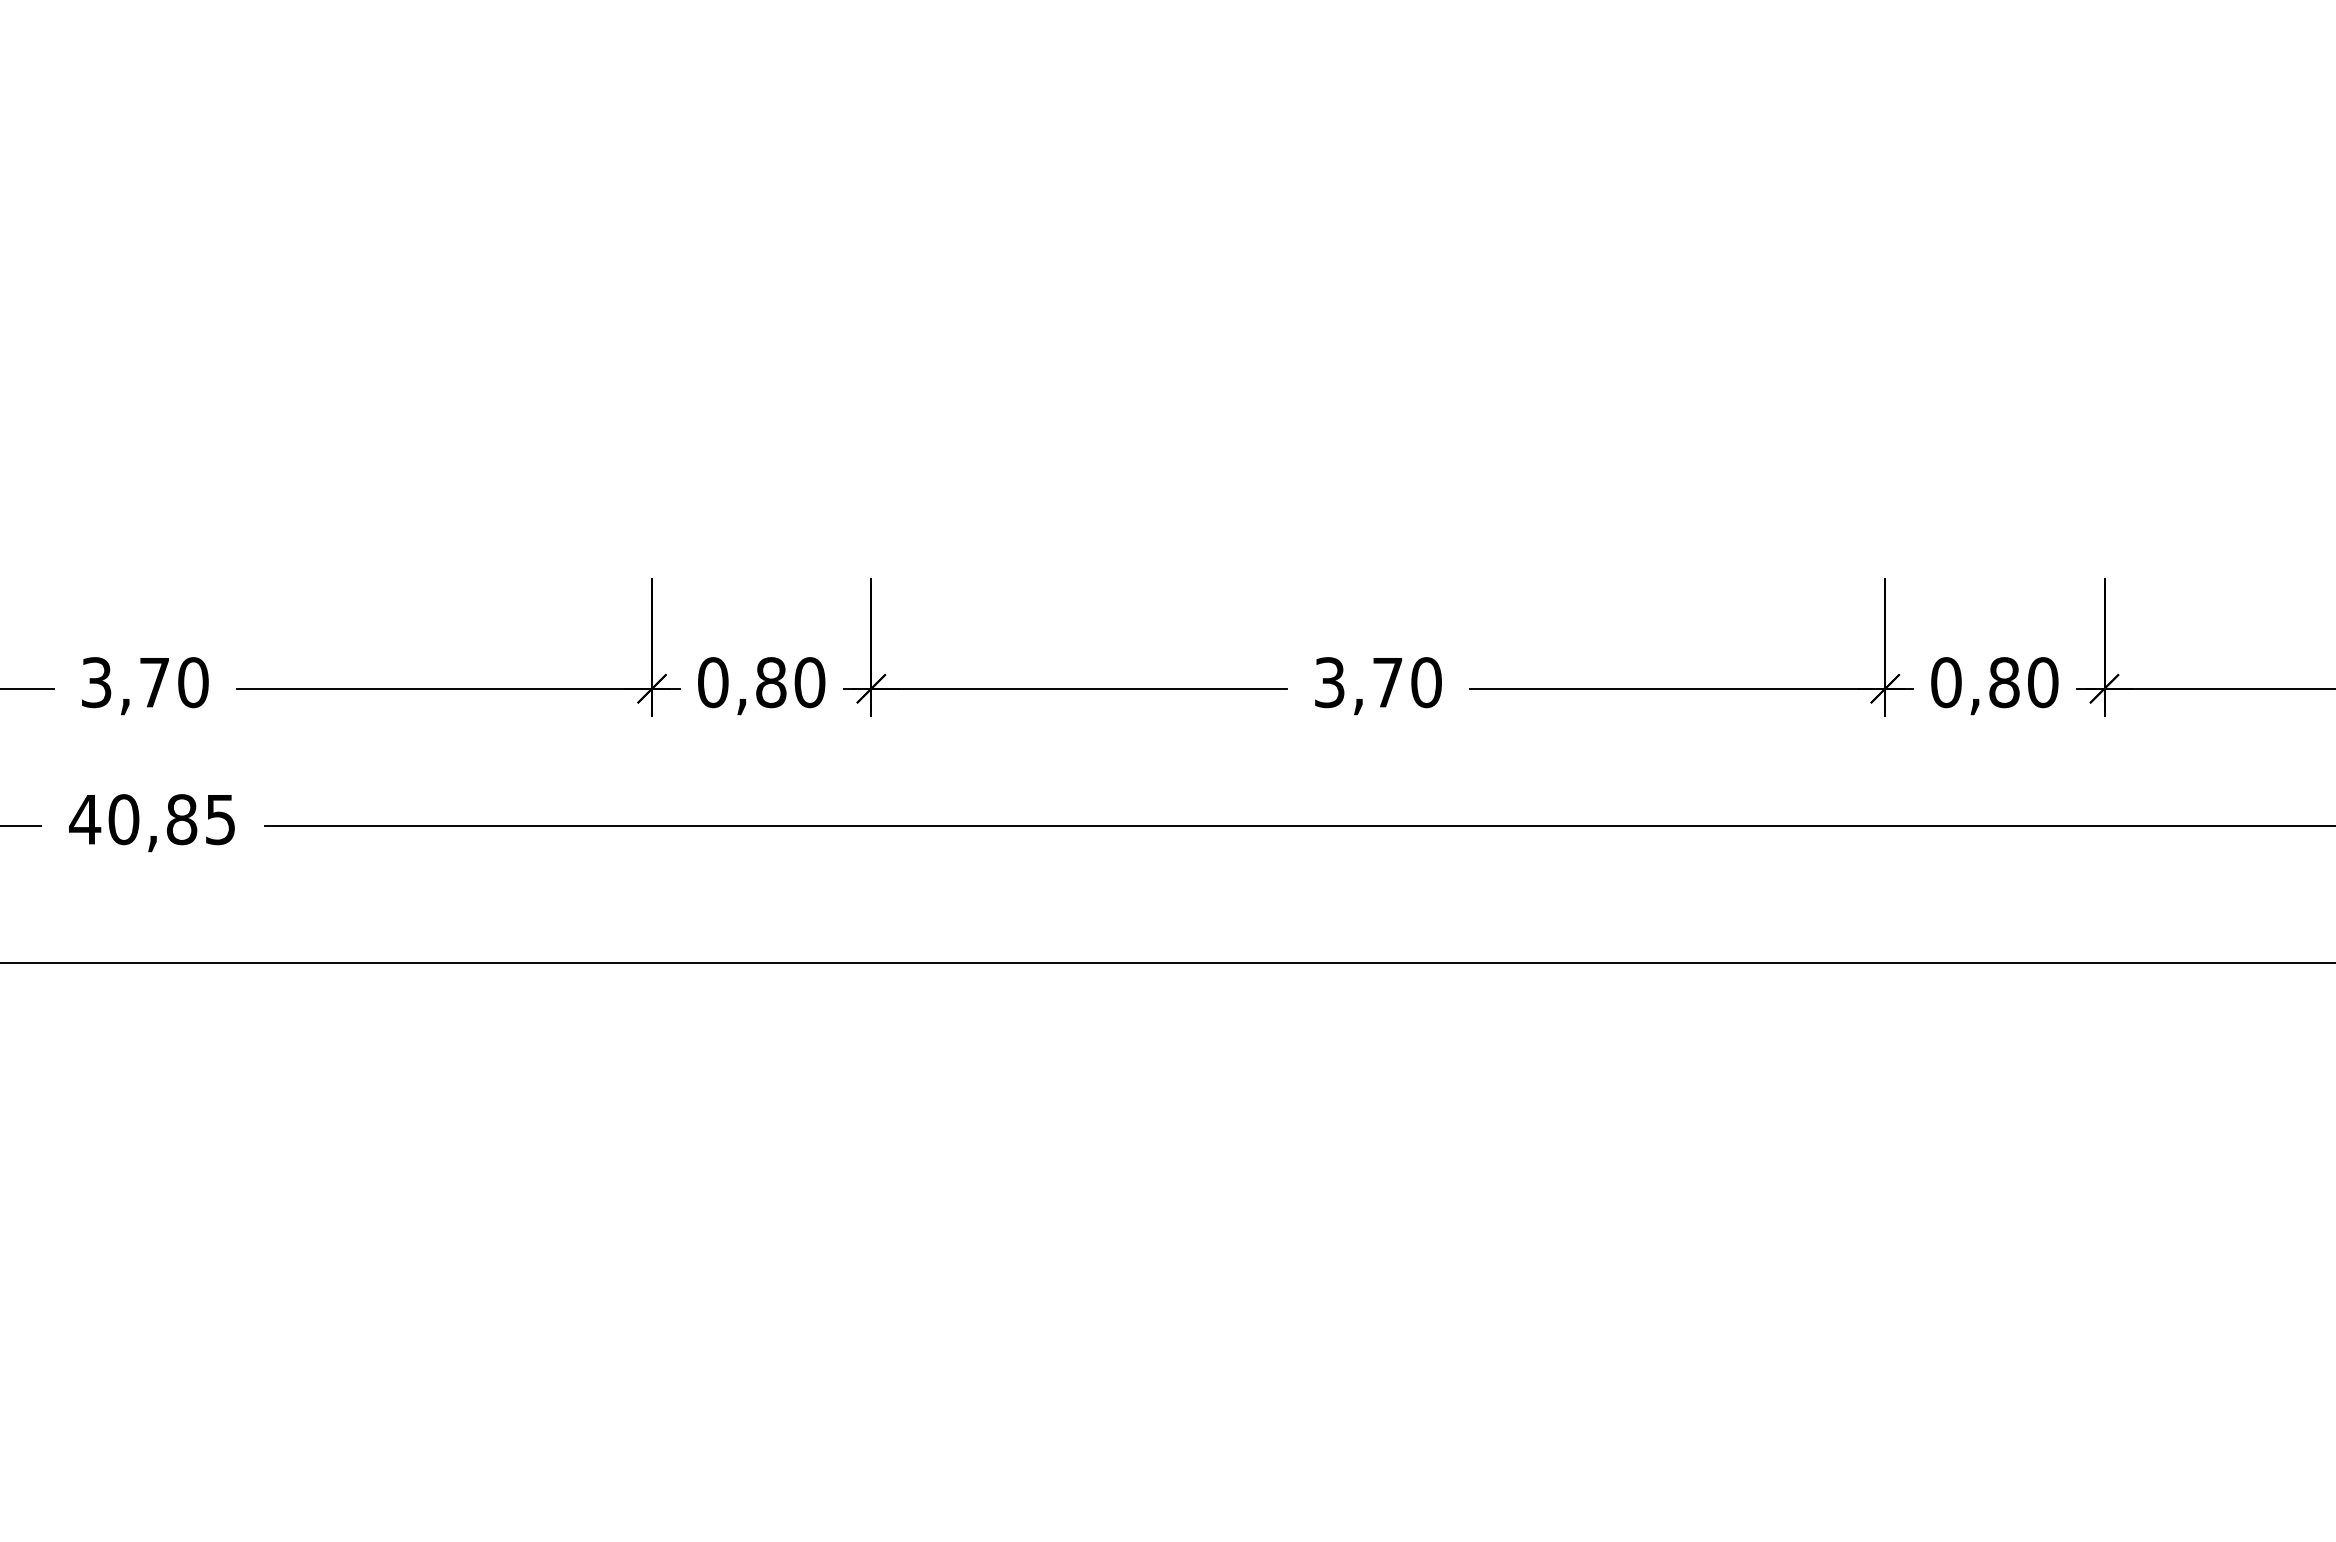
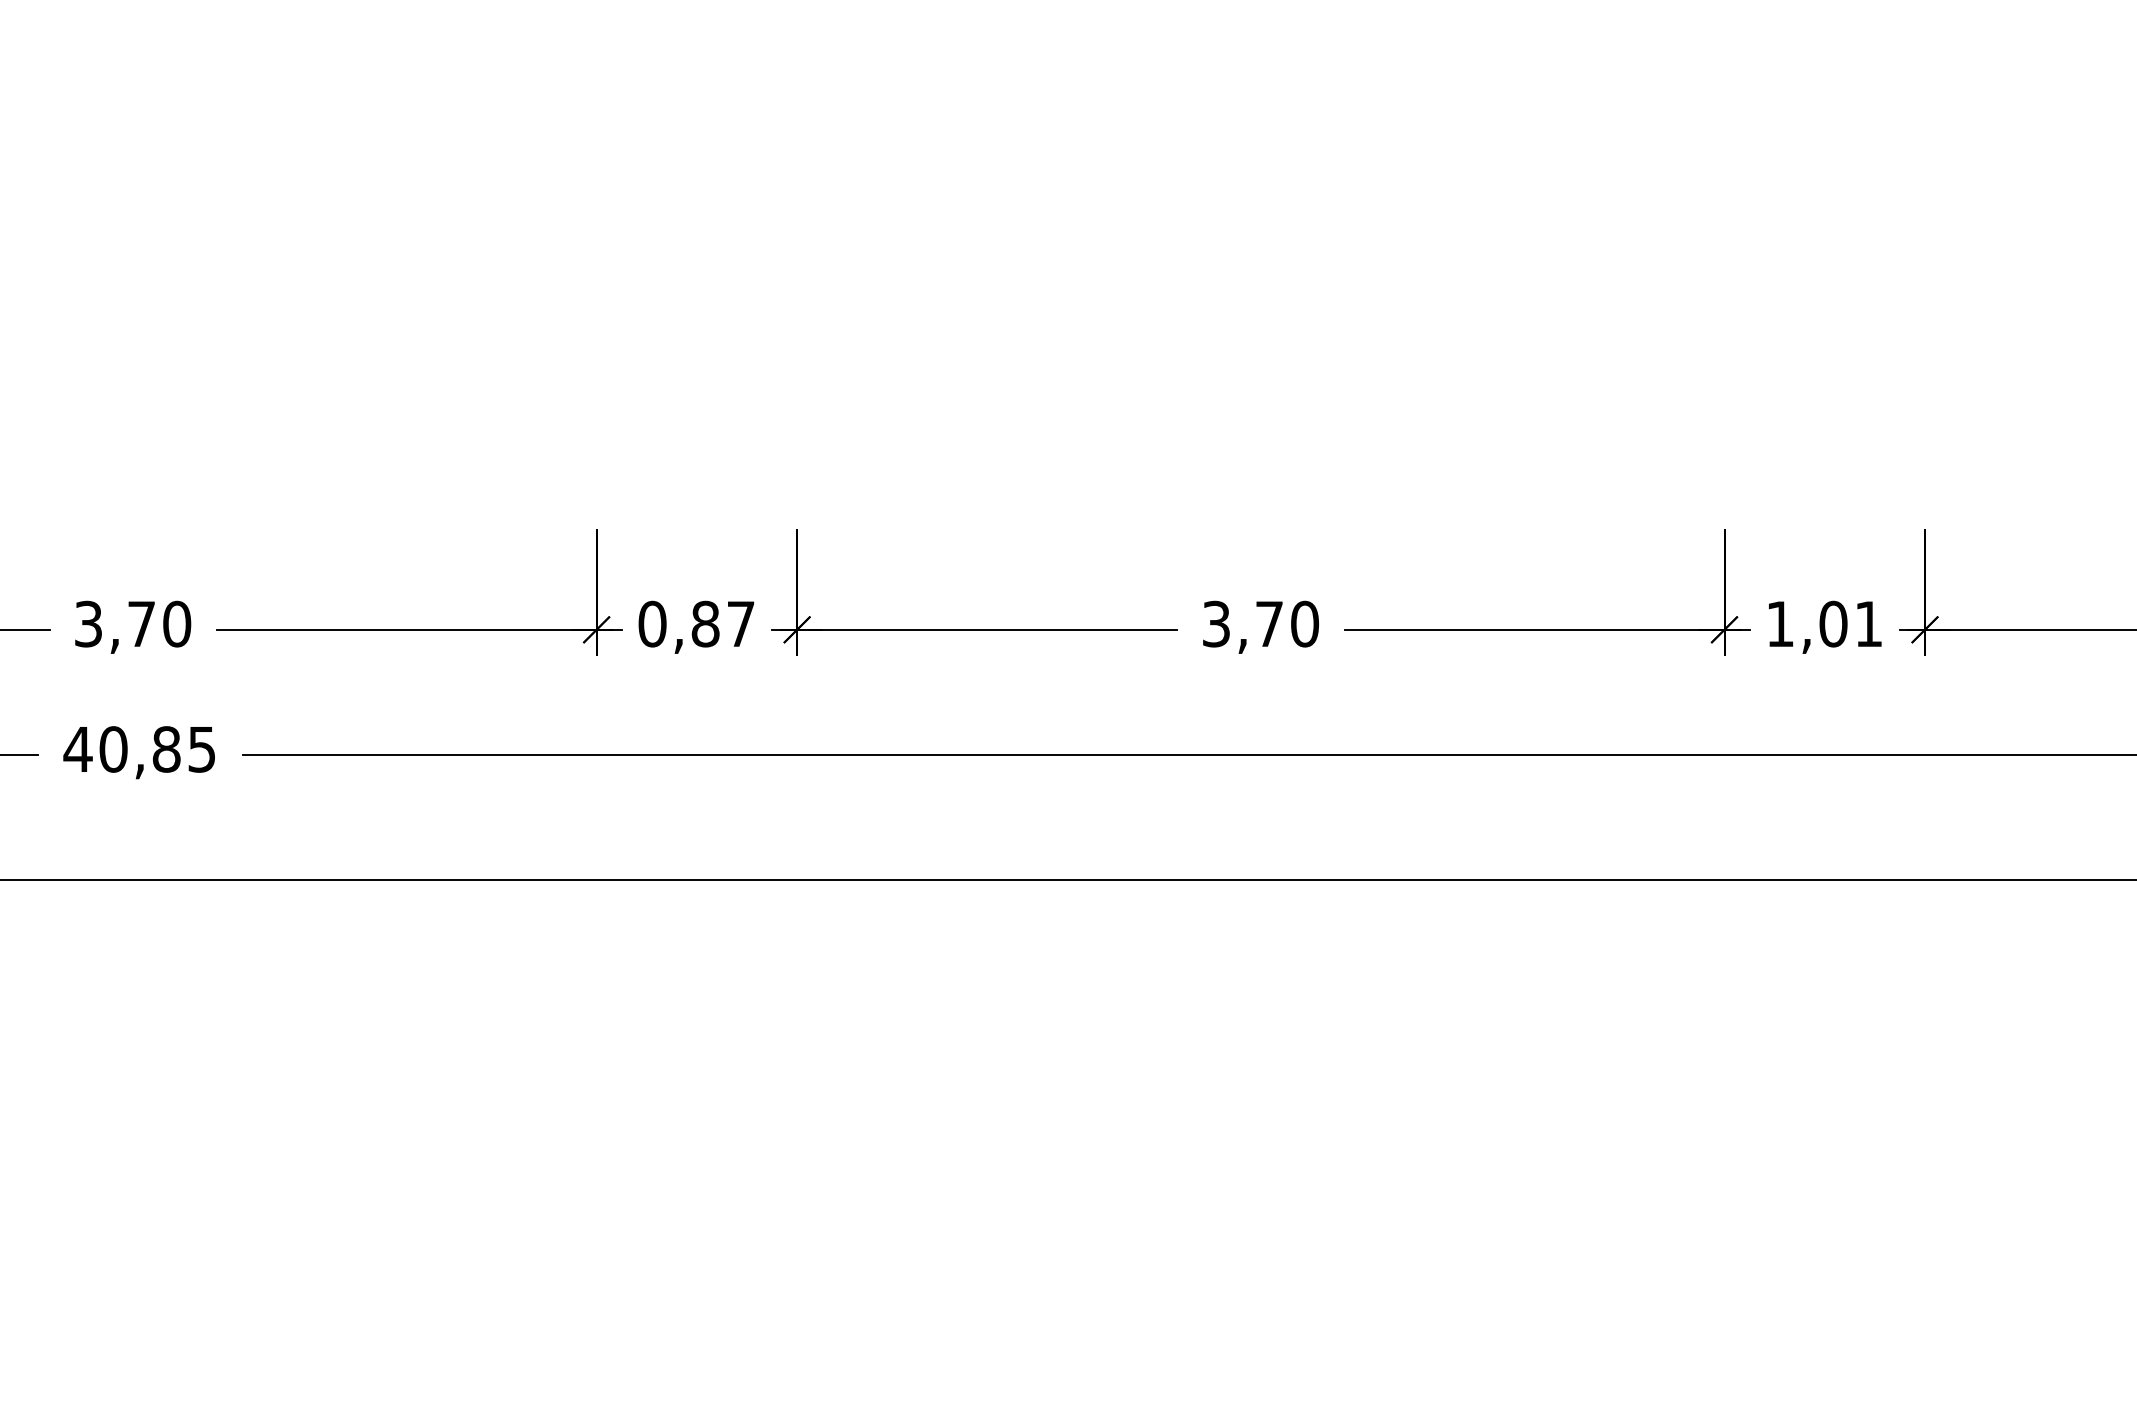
text: (809, 682) -> (740, 624), 0,80 -> 0,87
text: (1994, 682) -> (1824, 624), 0,80 -> 1,01

